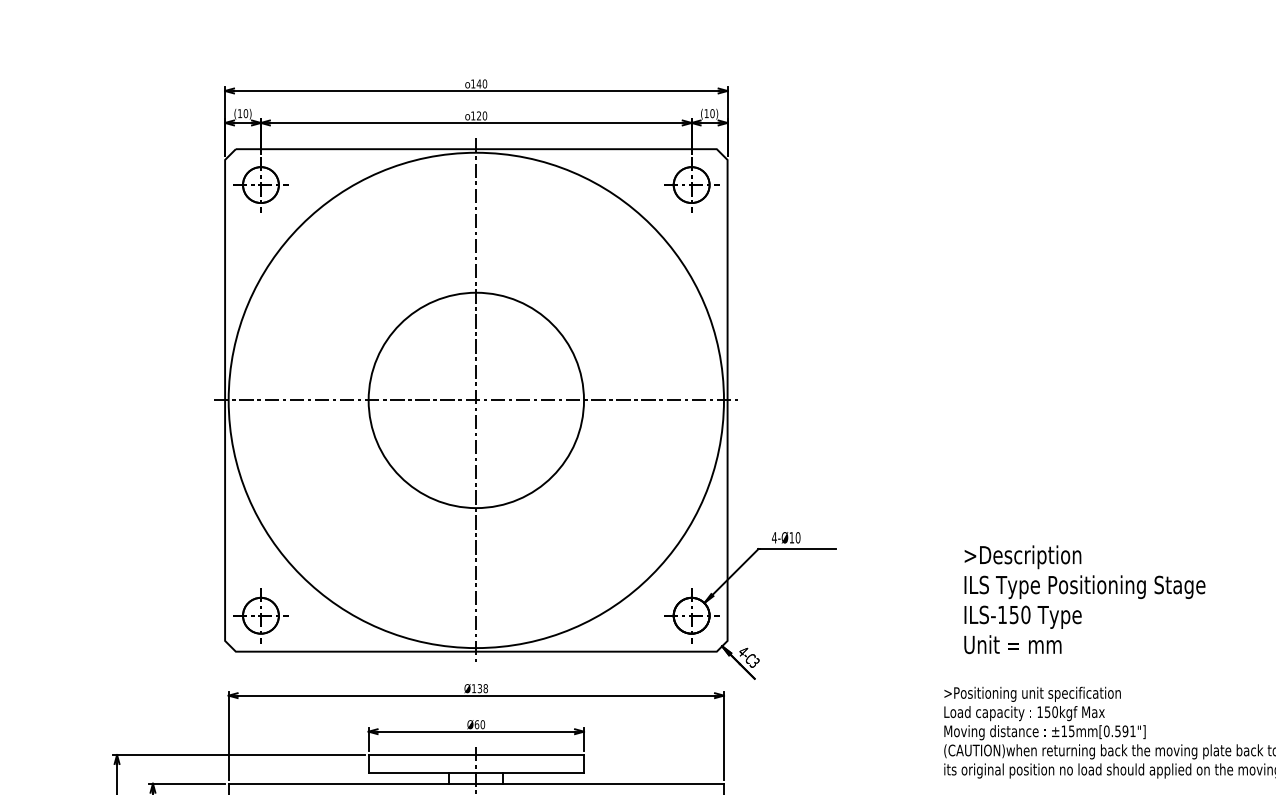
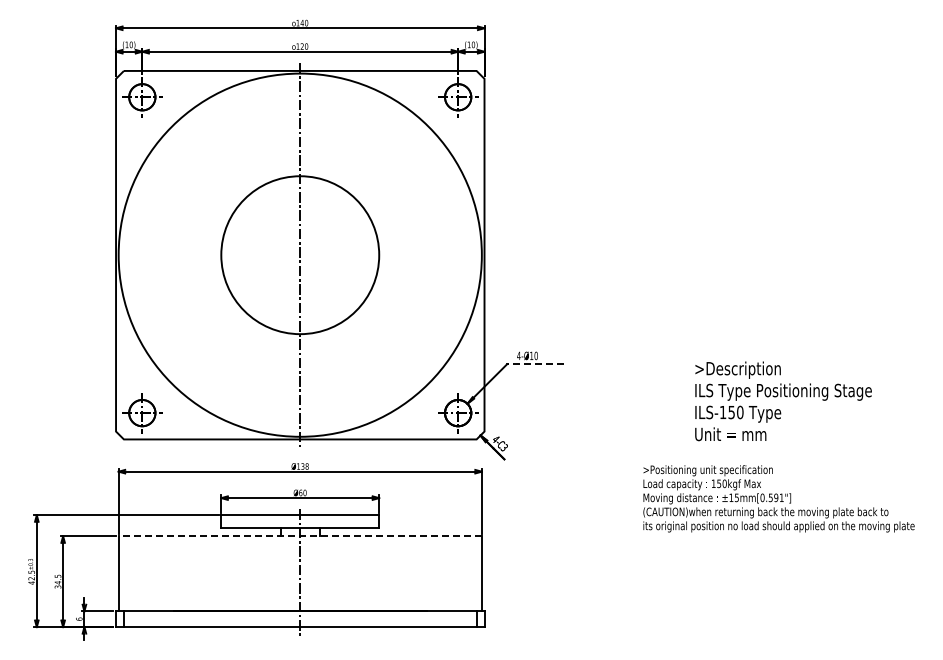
line: (476, 400) -> (300, 255), removed
line: (798, 549) -> (536, 364), solid -> dashed
text: (1084, 599) -> (783, 401), moved
line: (476, 784) -> (300, 536), solid -> dashed

